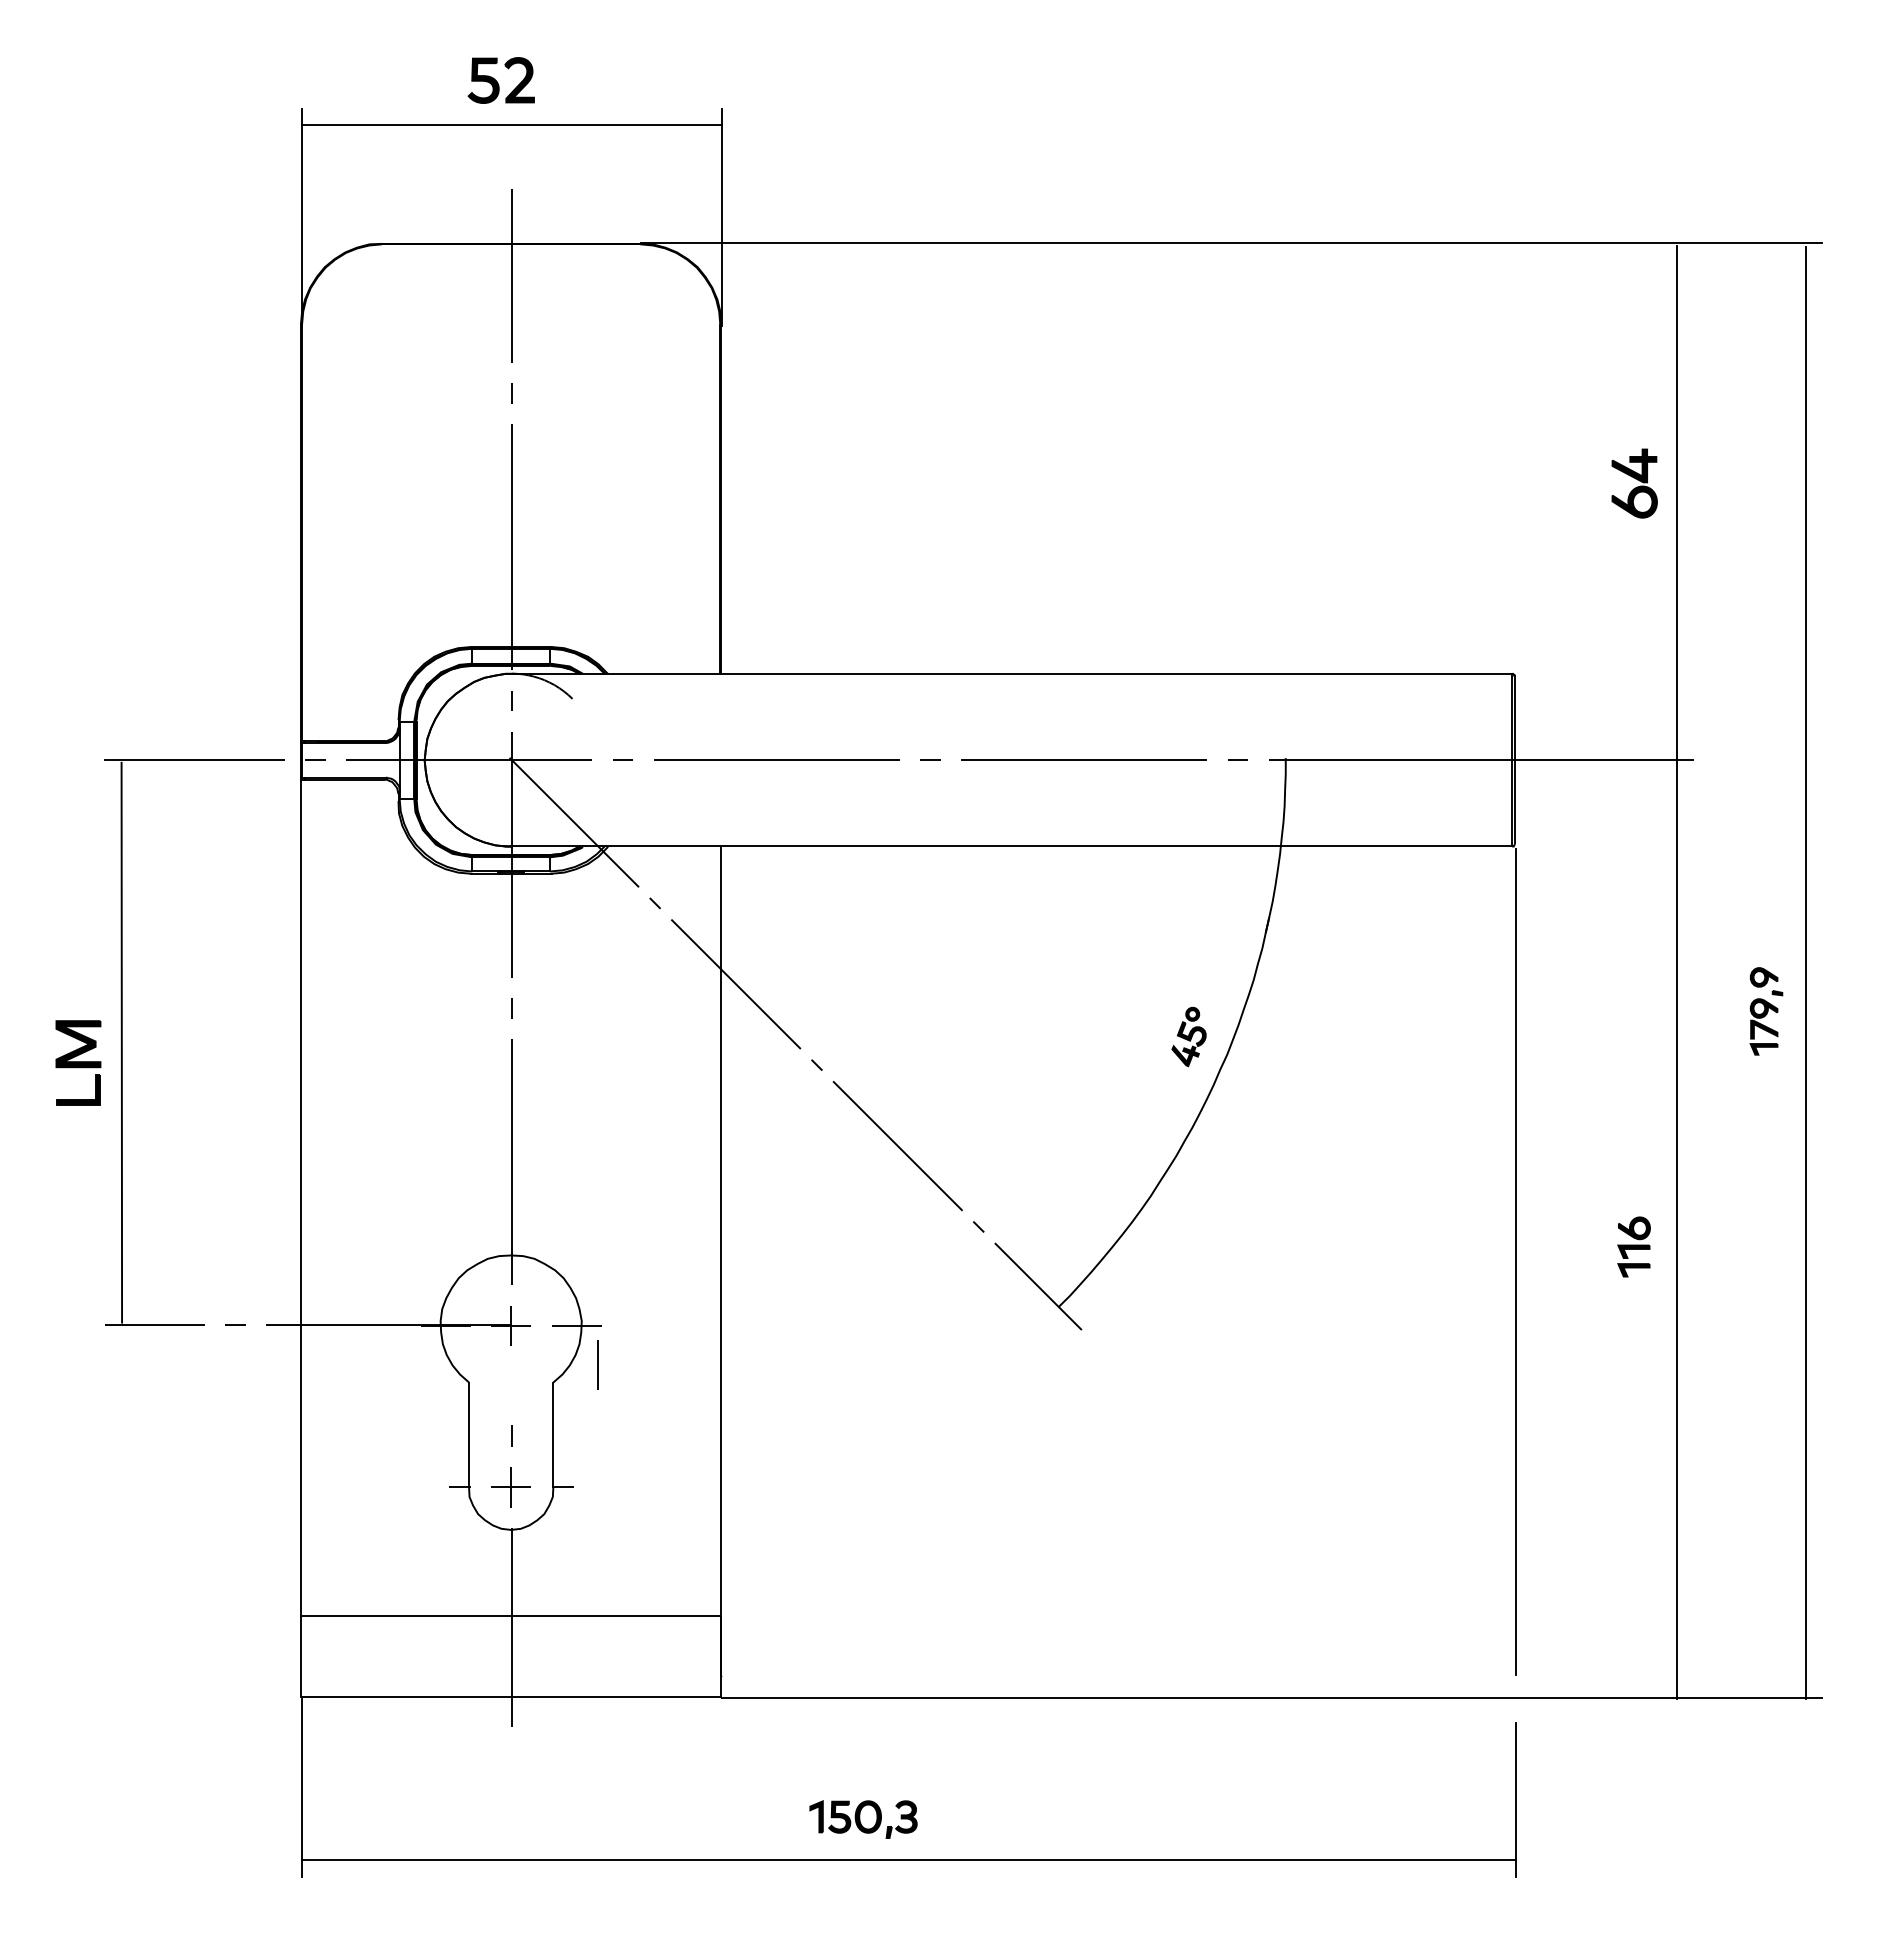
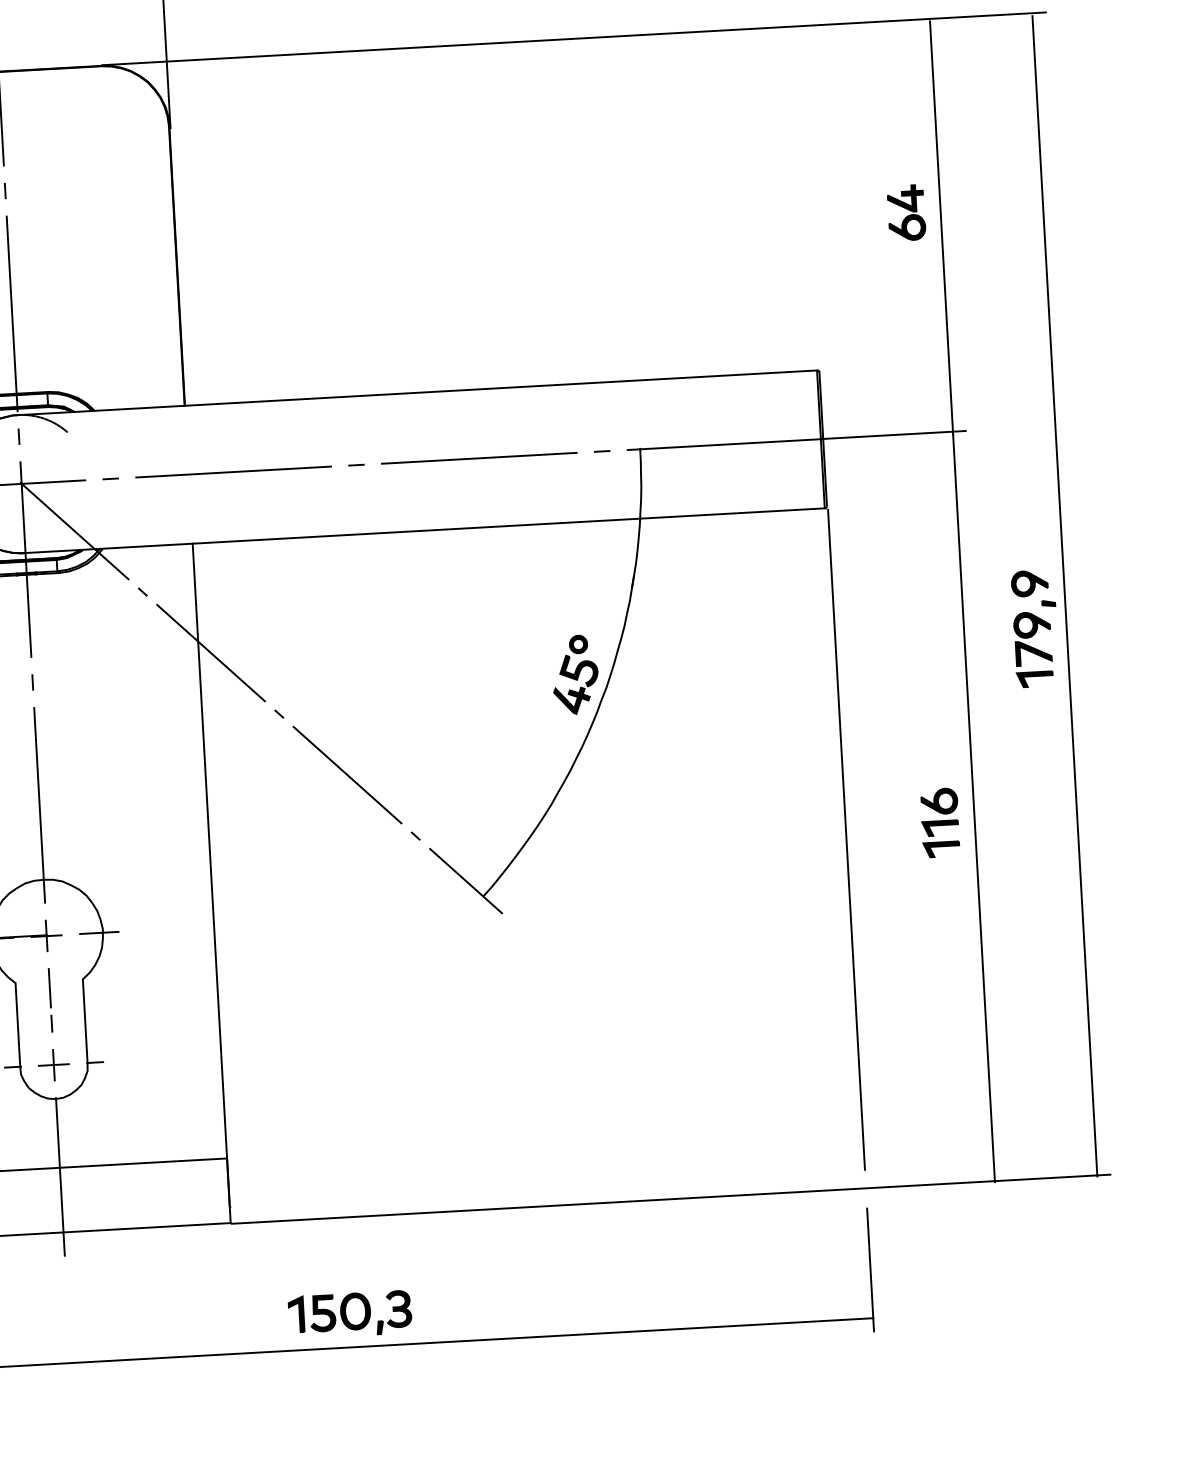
part: (1766, 1011) -> (1035, 628), size x1.67
part: (1188, 1036) -> (574, 674), size x1.67
part: (1633, 1246) -> (939, 822), size x1.43
line: (597, 1364) -> (49, 987), moved
part: (863, 1819) -> (350, 1314), size x1.43

